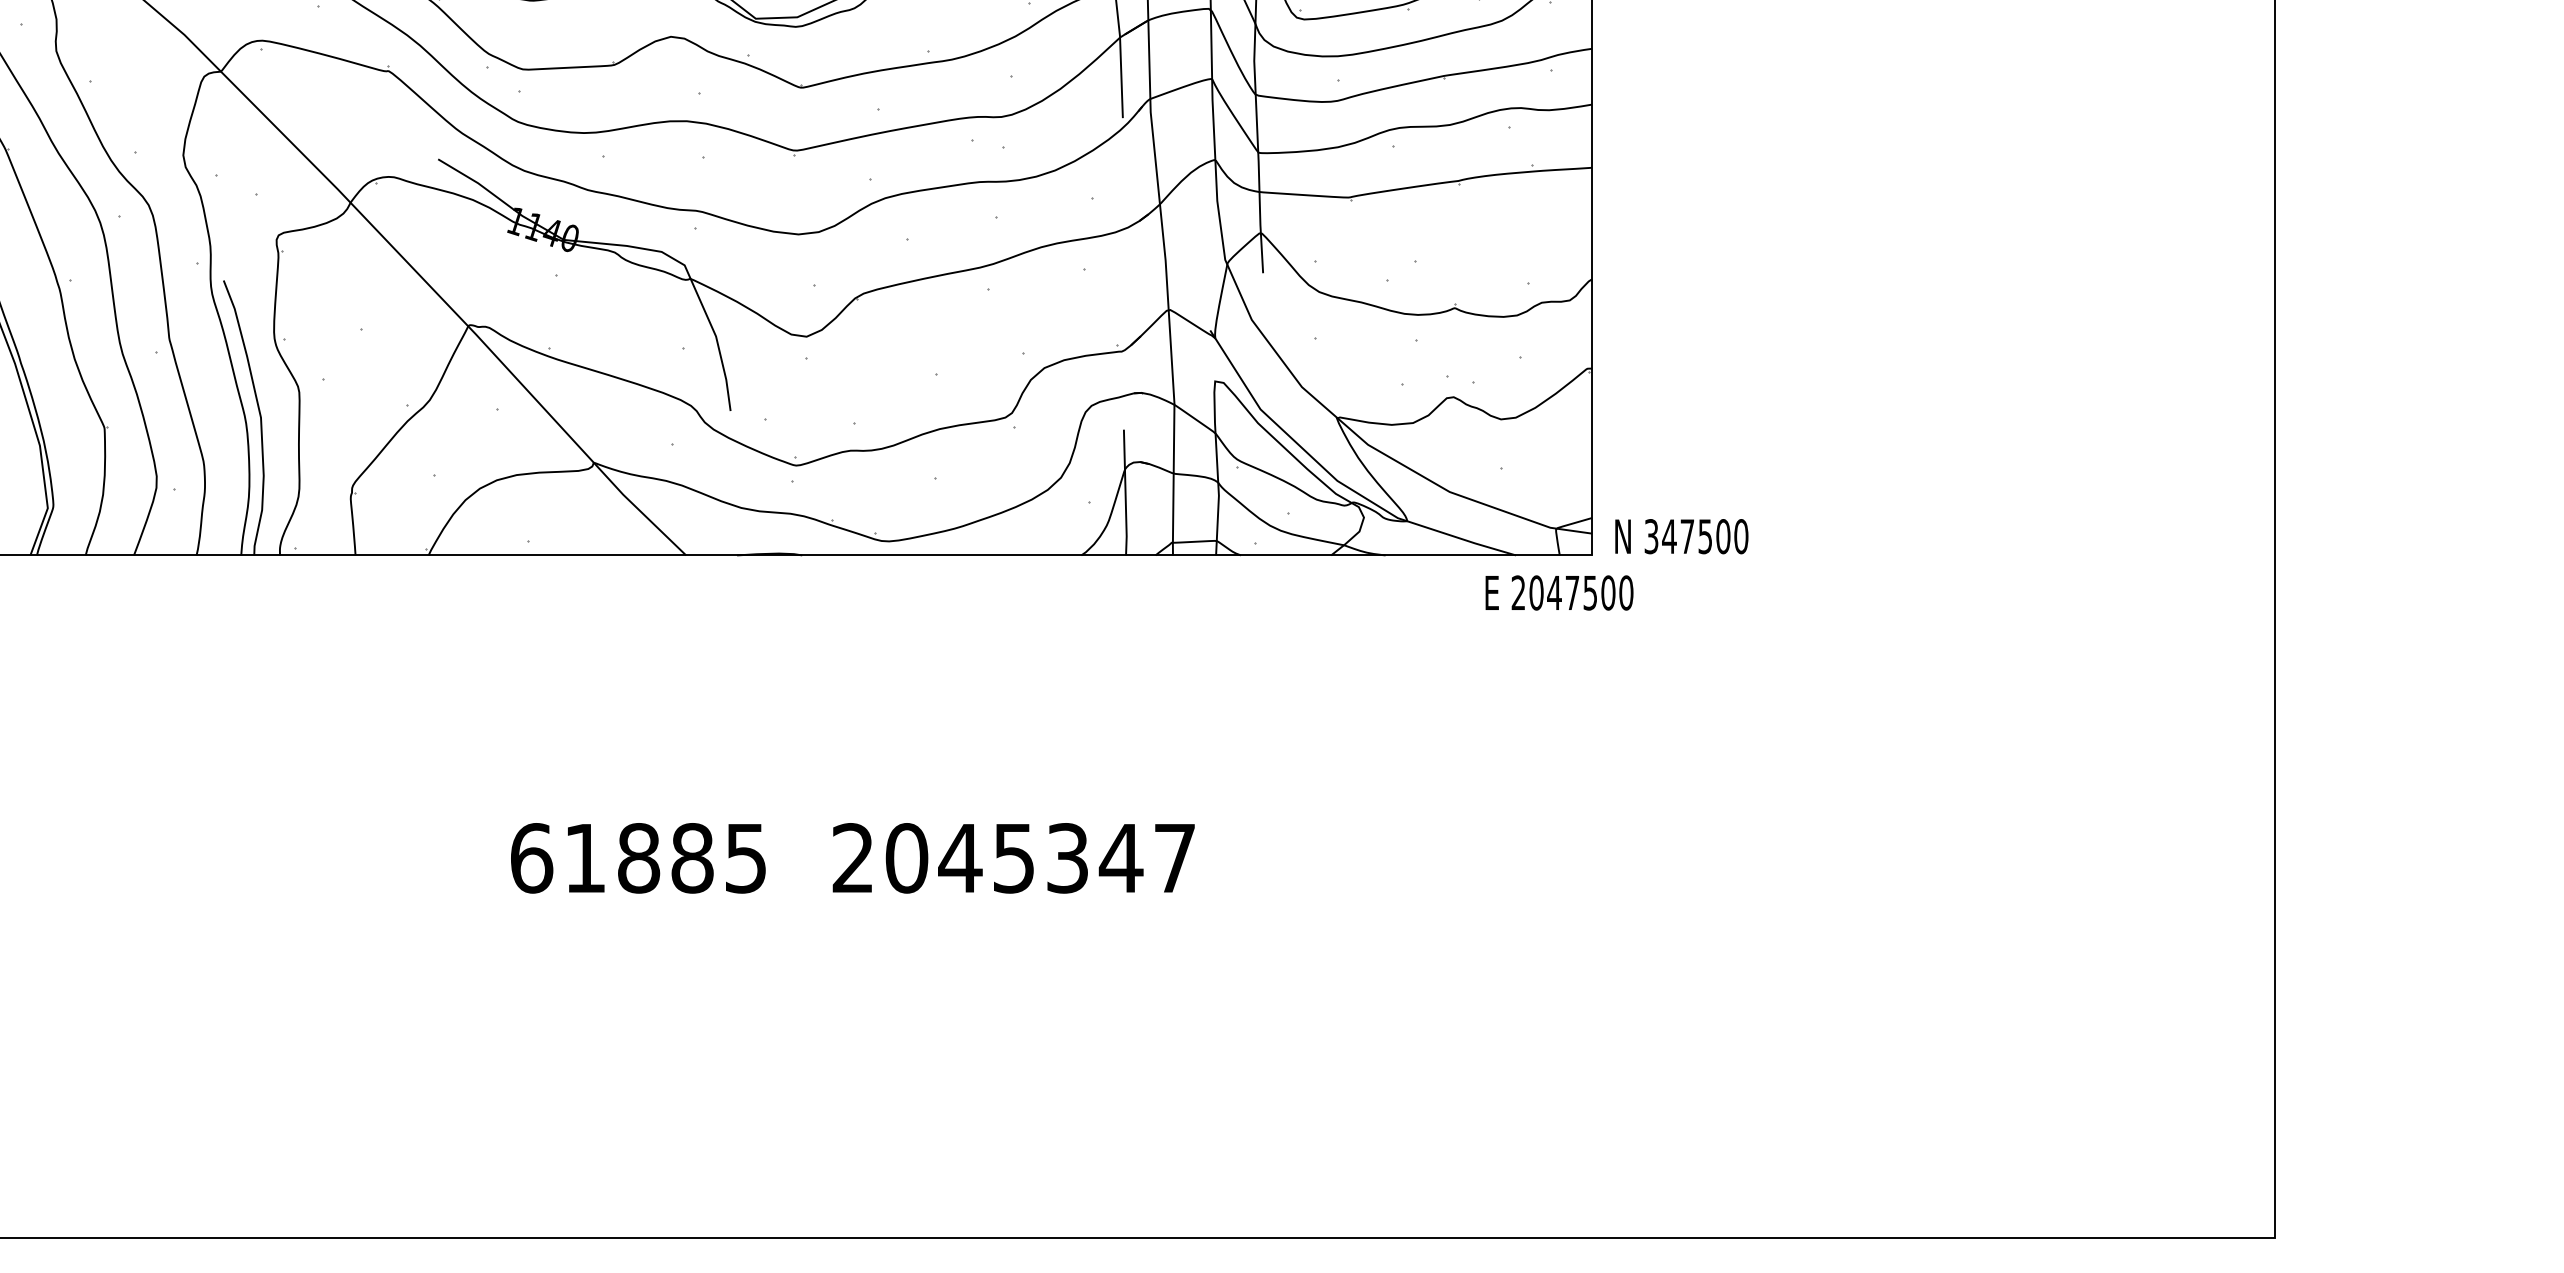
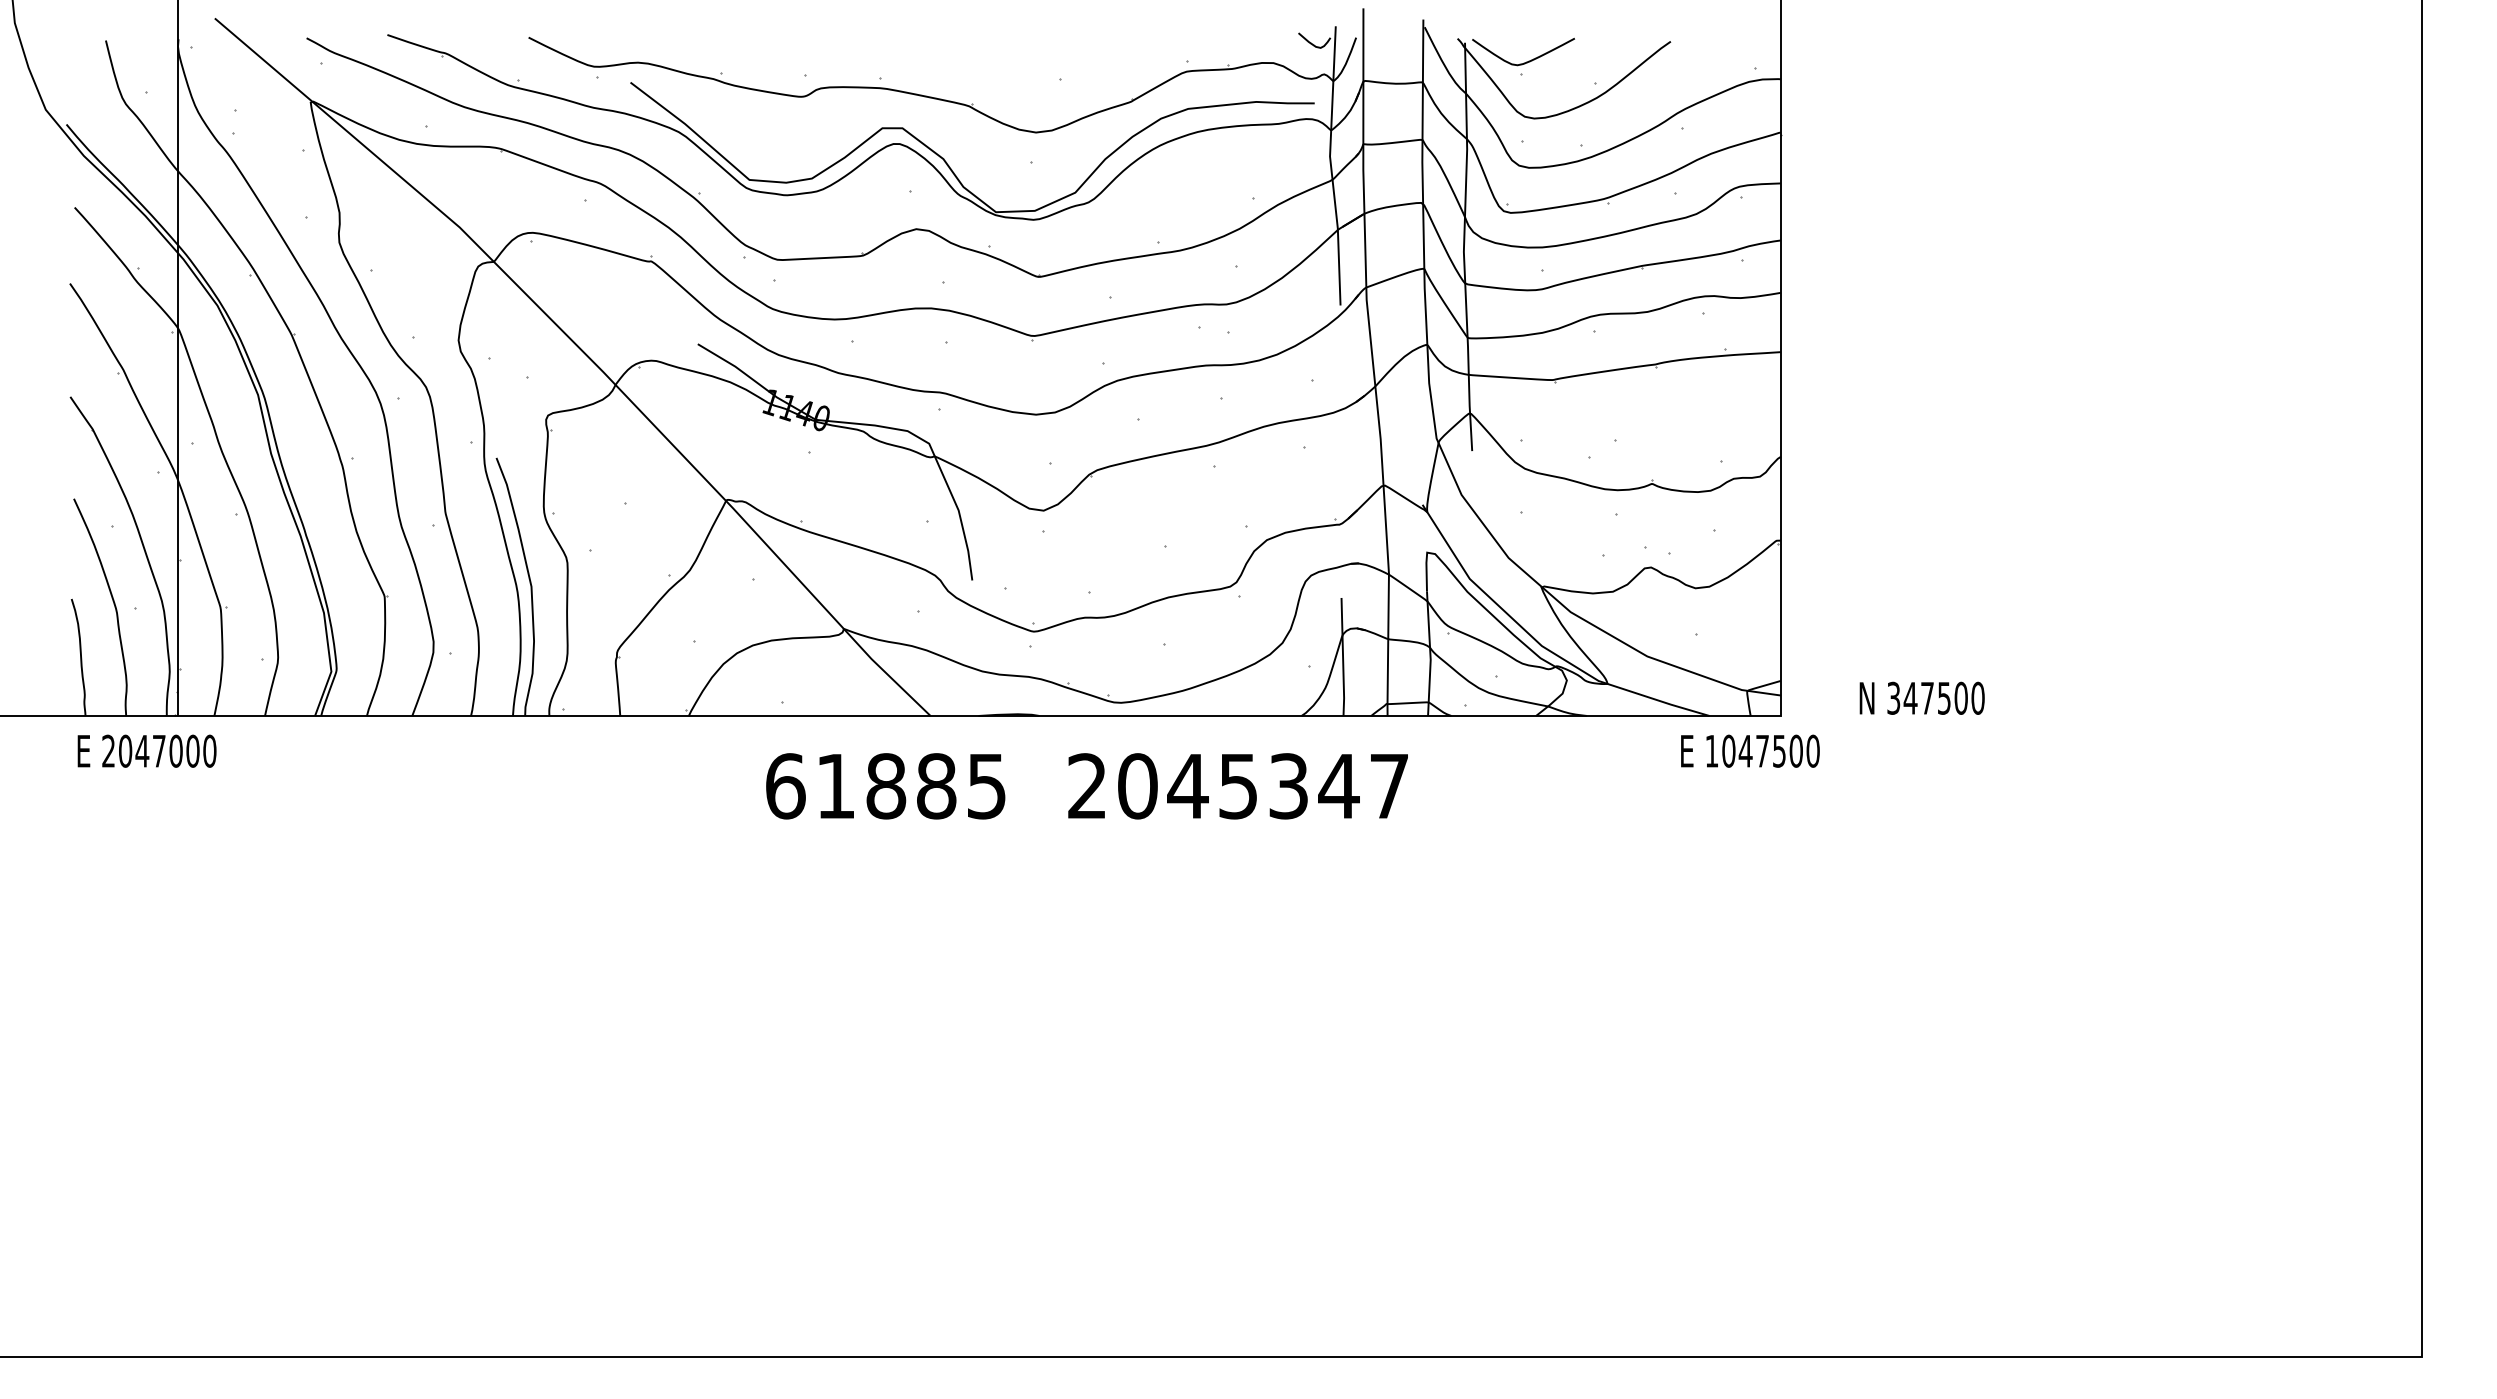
text: (1681, 535) -> (1921, 697), moved
text: (1518, 592) -> (1711, 750), 2047500 -> 1047500
text: (852, 858) -> (1086, 786), moved

